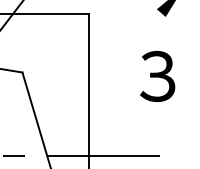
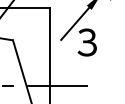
line: (136, 41) -> (75, 23), added

